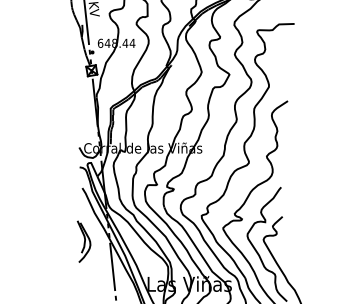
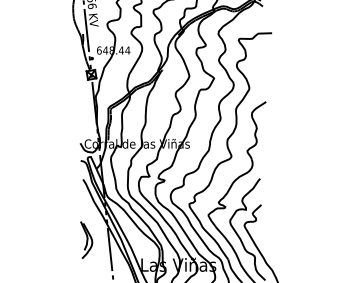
part: (83, 242) -> (86, 240), moved

